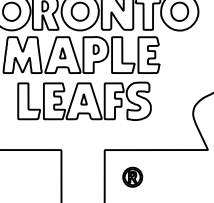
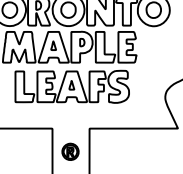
part: (132, 176) -> (70, 151), moved

